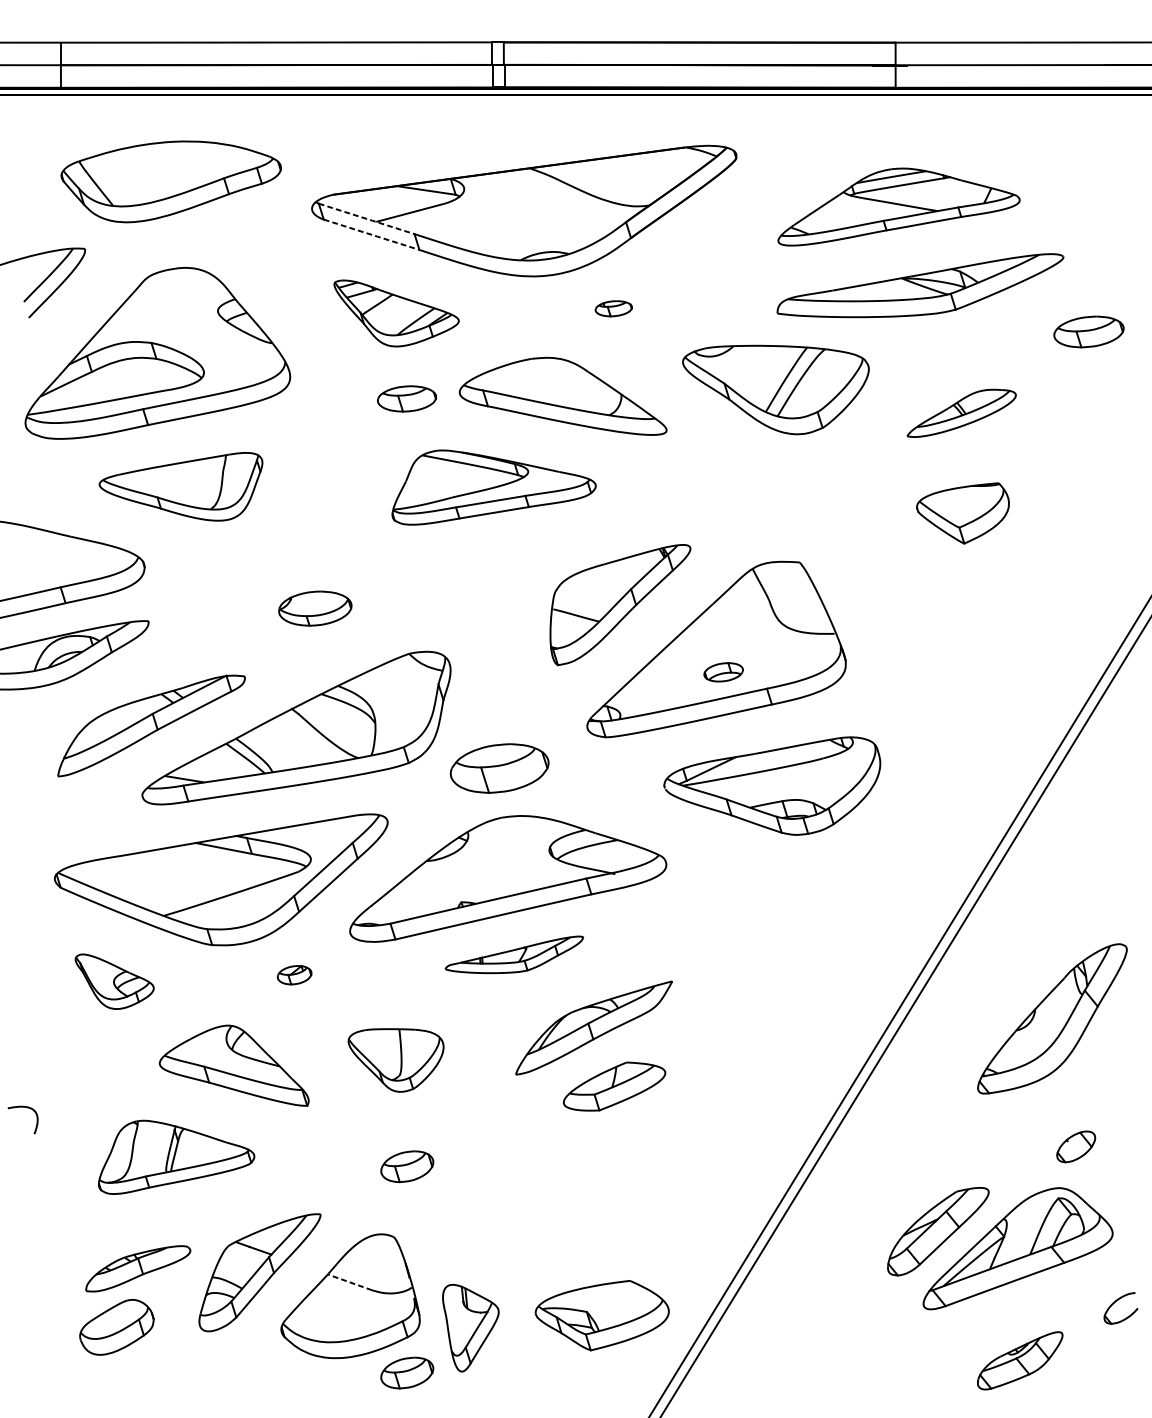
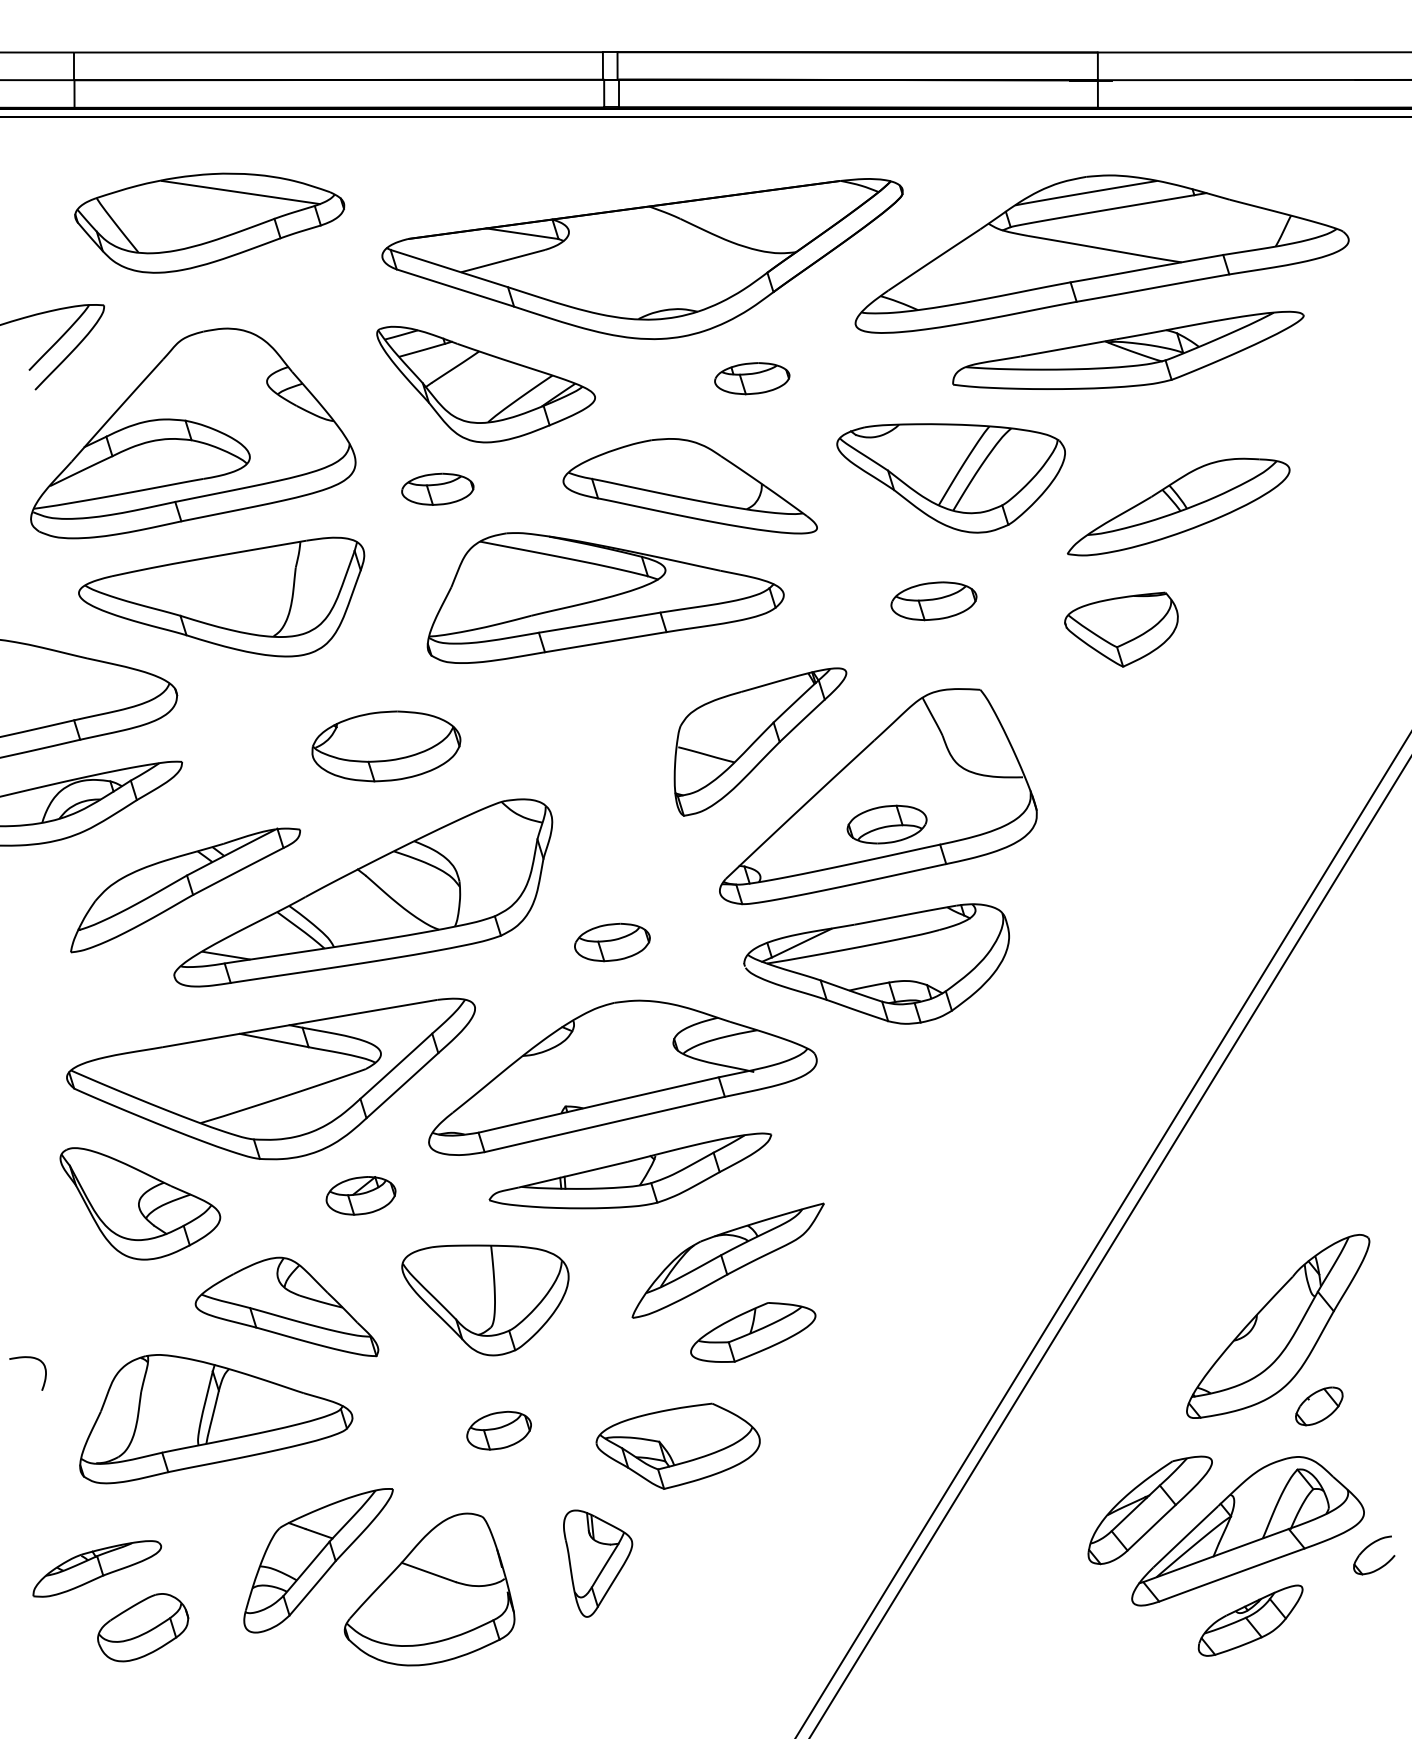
line: (196, 156) -> (240, 192), added
part: (898, 206) -> (1101, 253), size x1.67
line: (366, 218) -> (449, 268), dashed -> solid
line: (372, 235) -> (456, 288), dashed -> solid
part: (613, 308) -> (752, 378), size x1.67
part: (396, 313) -> (485, 384), size x1.43
part: (1088, 332) -> (933, 601), moved
part: (406, 398) -> (437, 488), moved
part: (961, 412) -> (1178, 506), size x1.67
part: (180, 486) -> (221, 596), size x1.43
part: (494, 487) -> (605, 597), size x1.43
part: (963, 513) -> (1121, 629), moved
part: (315, 608) -> (386, 746), size x1.67
part: (723, 672) -> (886, 824), size x1.67
part: (499, 768) -> (612, 942), size x0.62
part: (772, 785) -> (876, 963), moved
part: (514, 954) -> (630, 1170), size x1.67
part: (294, 974) -> (360, 1195), size x1.67
part: (114, 981) -> (140, 1203), size x1.67
part: (1052, 1018) -> (1278, 1326), moved
part: (396, 1060) -> (485, 1300), size x1.43
part: (176, 1157) -> (216, 1419), size x1.43
part: (138, 1268) -> (97, 1568), moved
line: (349, 1282) -> (428, 1572), dashed -> solid
part: (1115, 1302) -> (1367, 1548), moved
part: (601, 1314) -> (677, 1445), moved
part: (471, 1328) -> (598, 1563), moved
part: (1020, 1360) -> (1250, 1620), moved
part: (406, 1372) -> (498, 1683), removed

